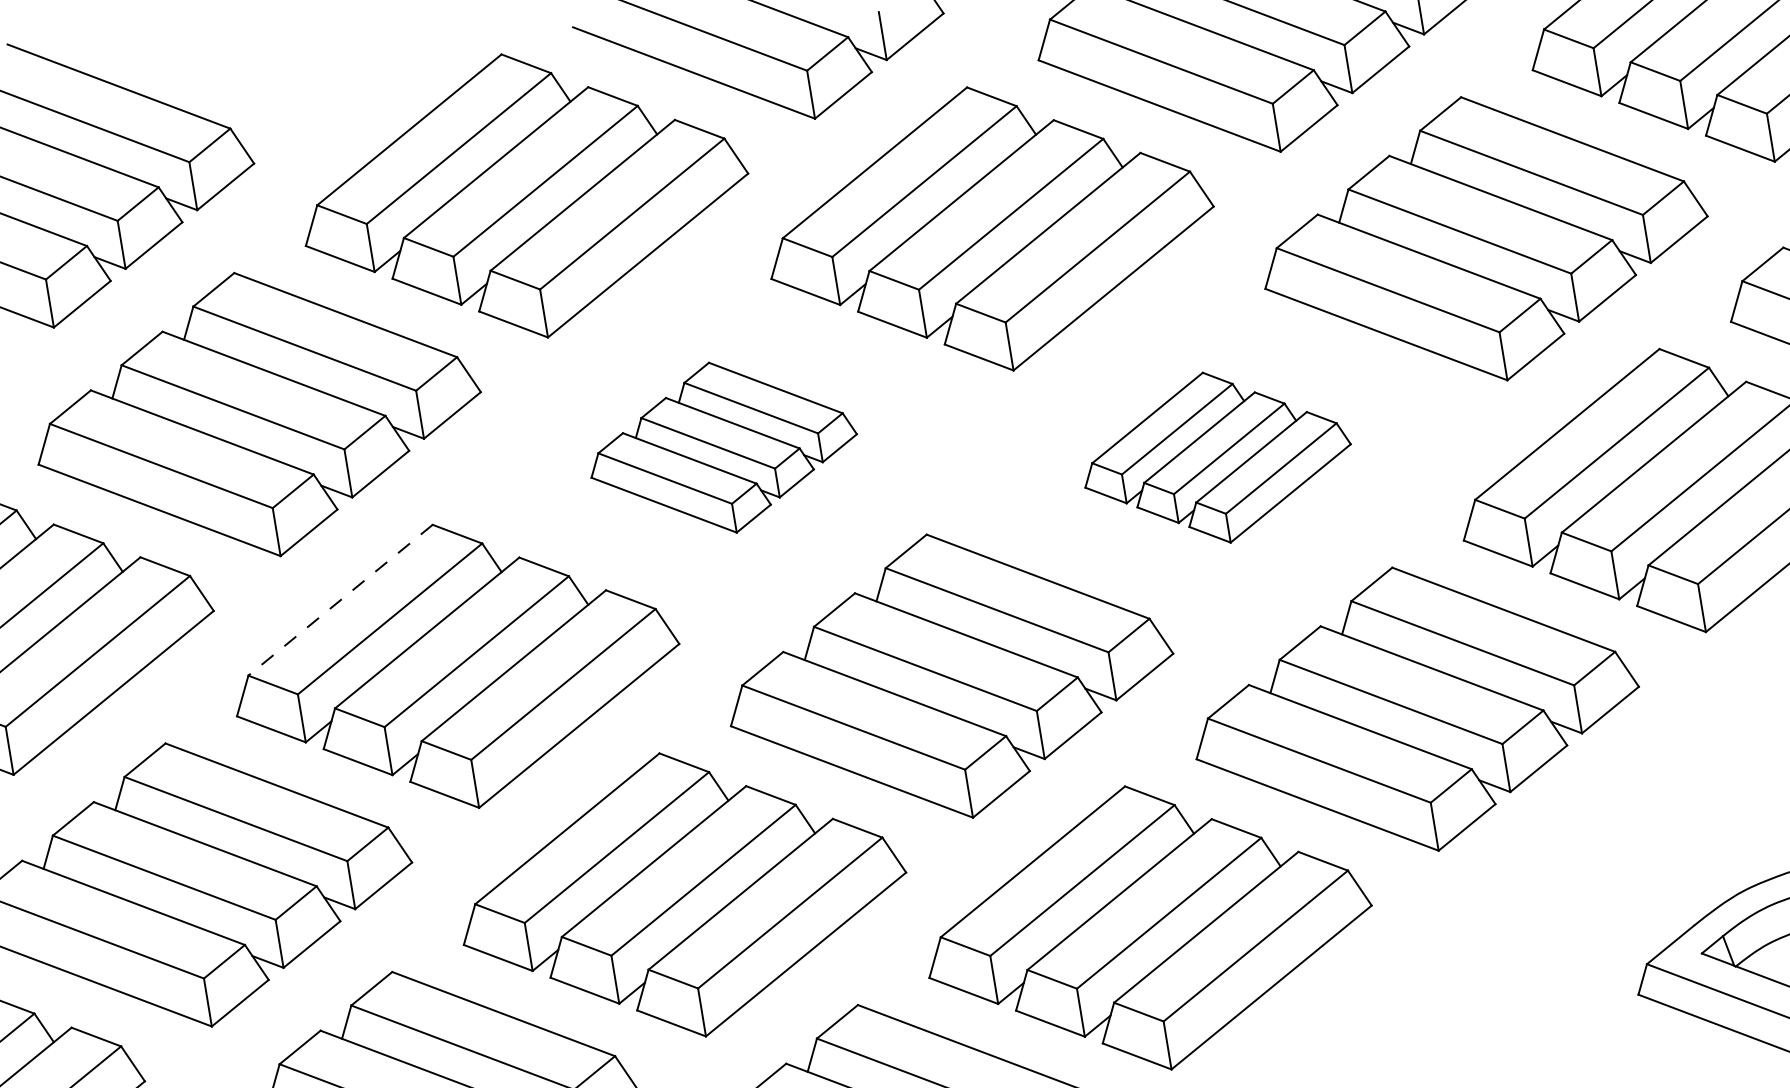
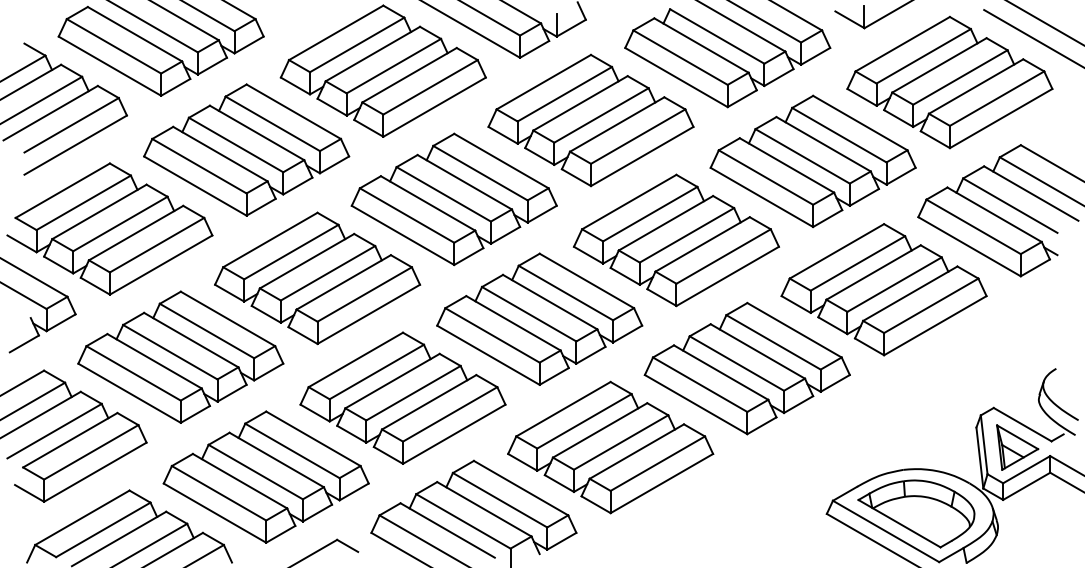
part: (721, 448) -> (453, 199), size x1.67
part: (1215, 458) -> (675, 240), size x1.67
line: (338, 601) -> (269, 240), dashed -> solid

